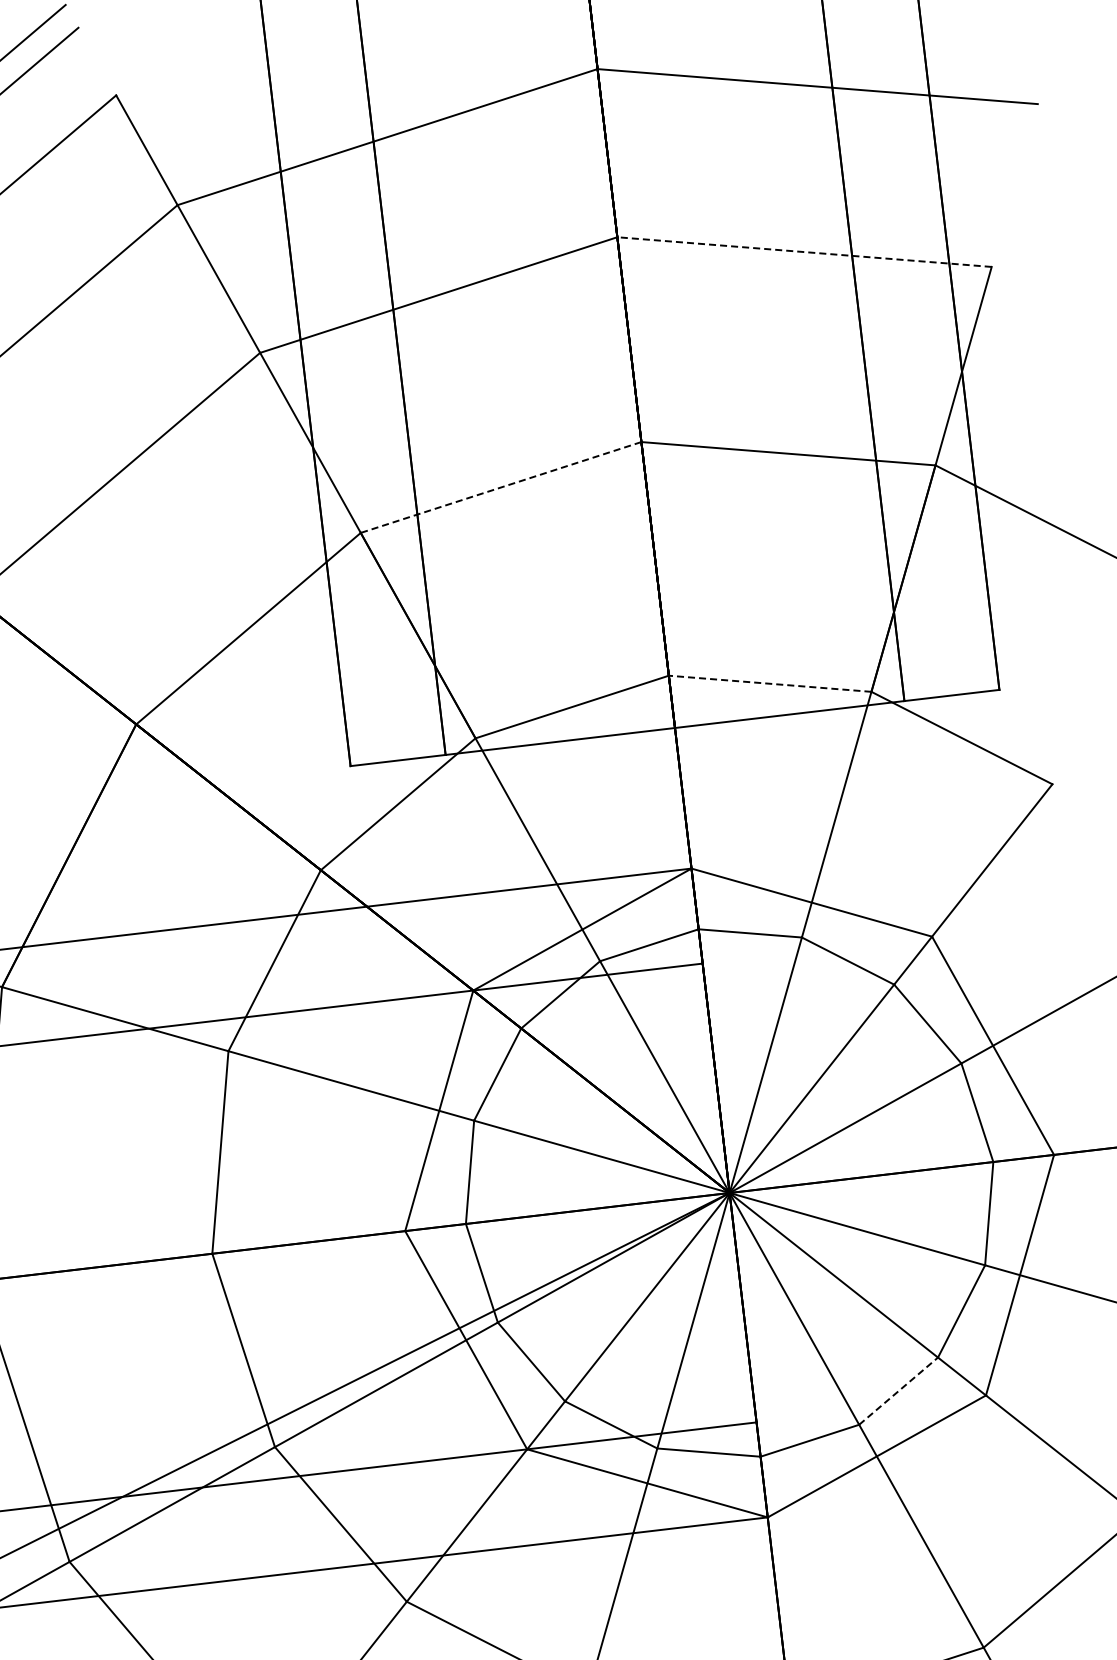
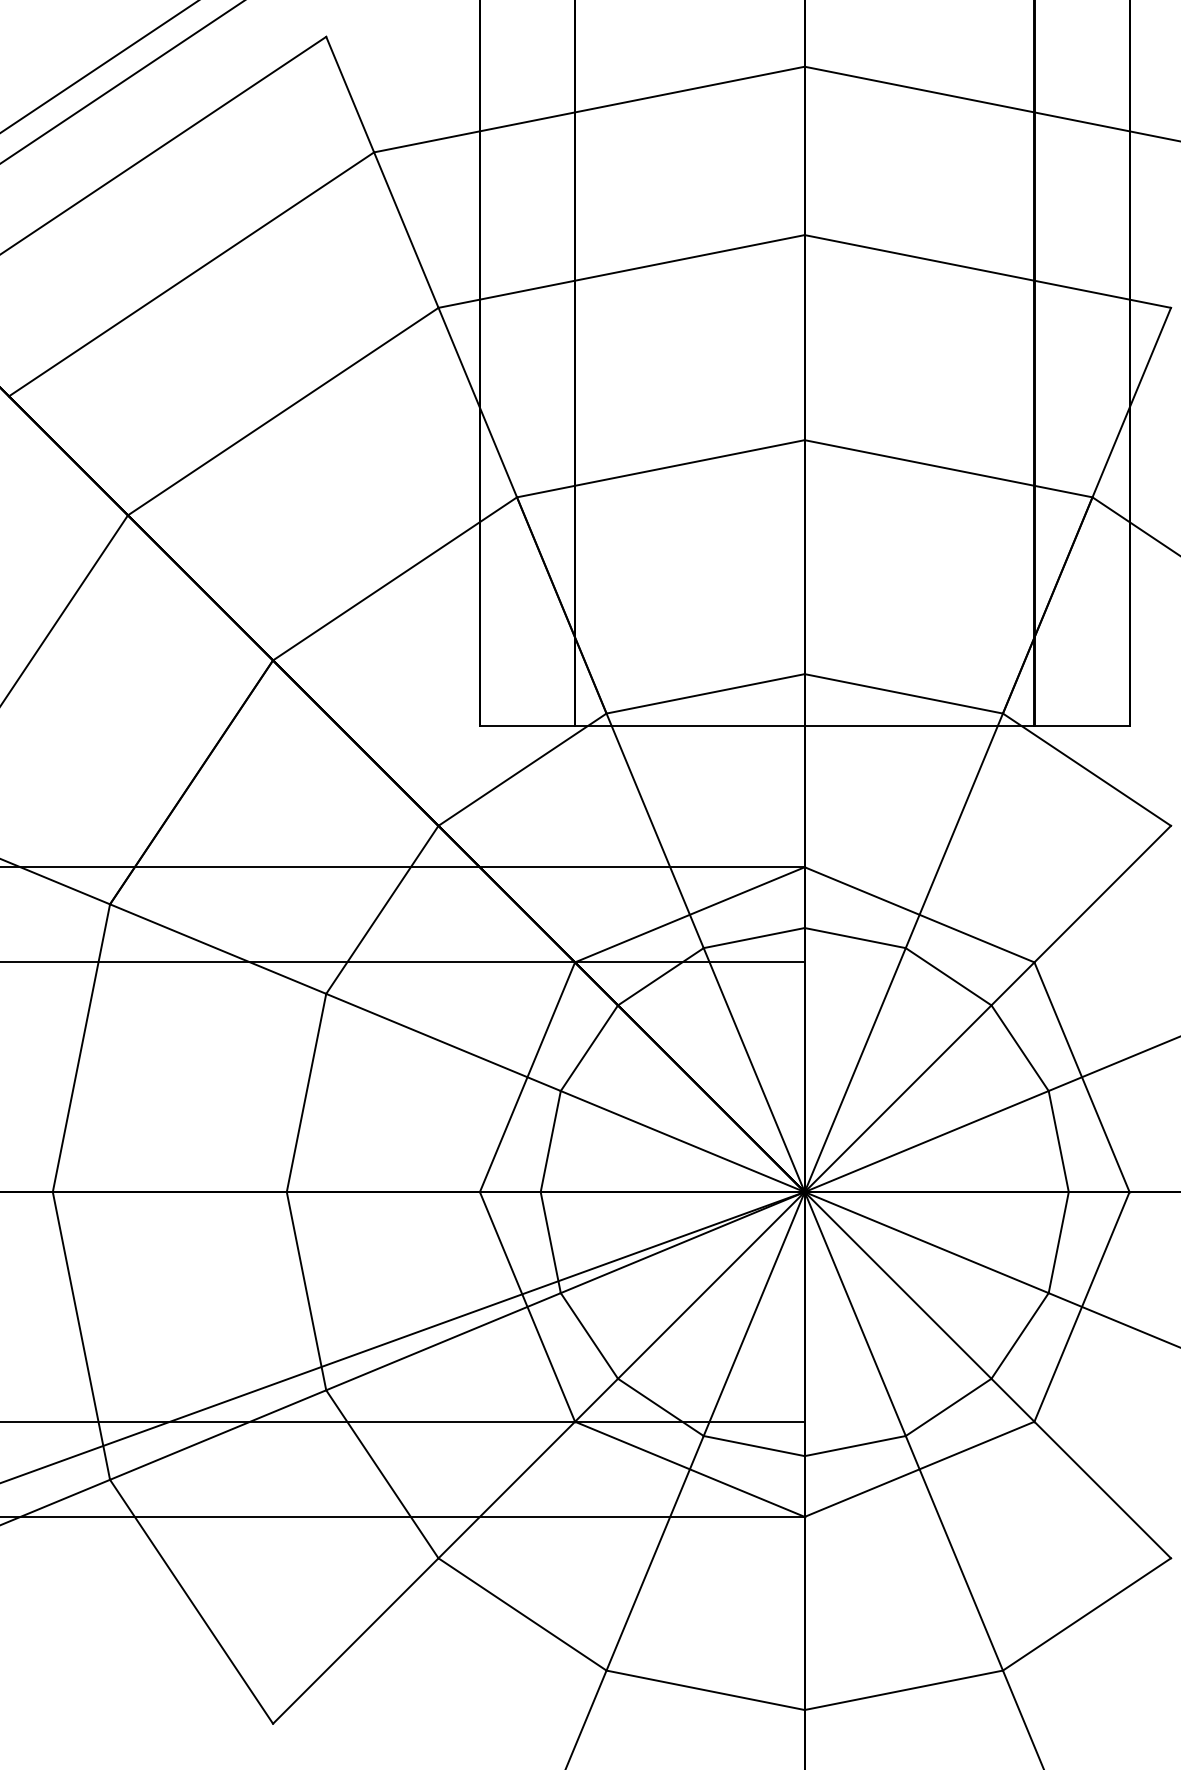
line: (804, 252) -> (987, 271), dashed -> solid
line: (500, 487) -> (660, 468), dashed -> solid
line: (769, 683) -> (903, 693), dashed -> solid
line: (898, 1391) -> (948, 1407), dashed -> solid

